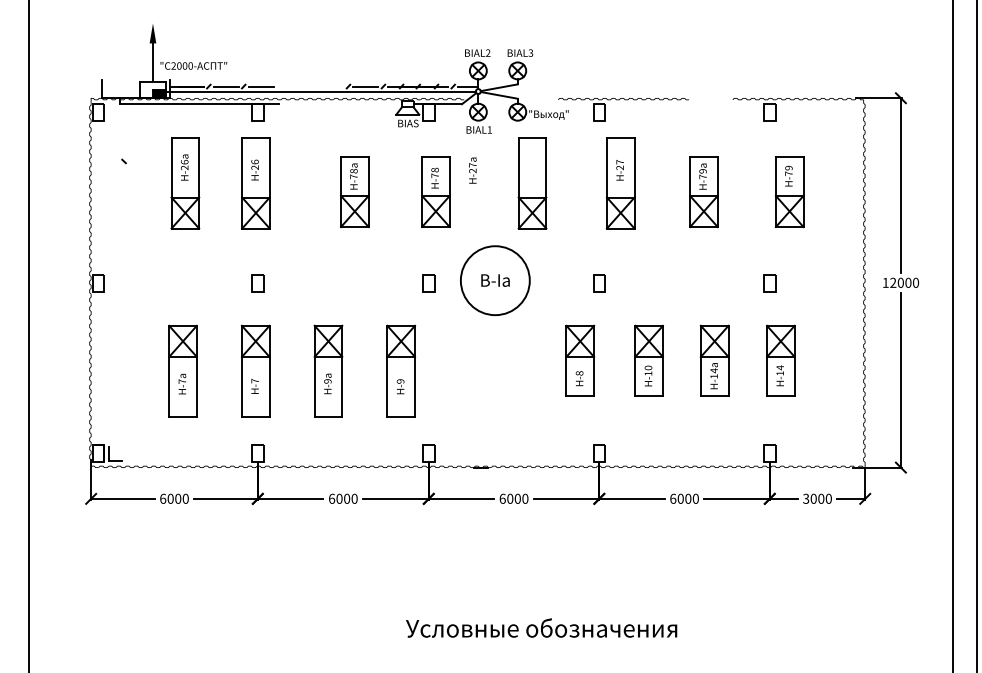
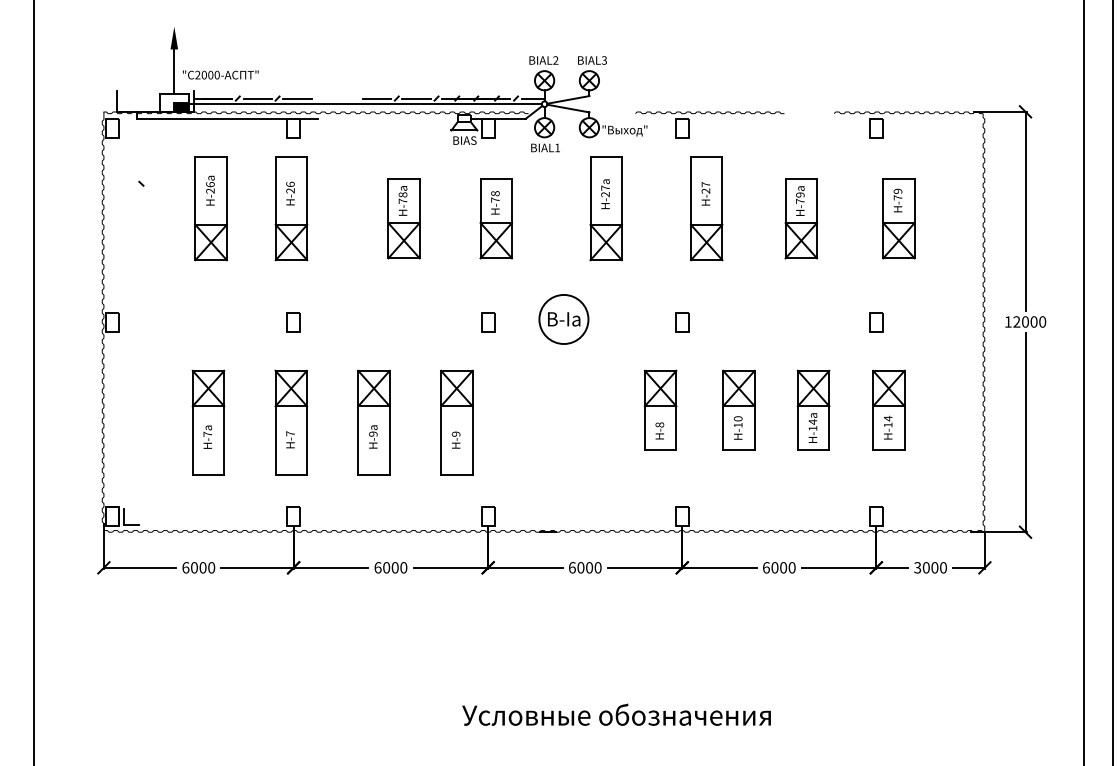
line: (330, 86) -> (376, 98), added
text: (472, 170) -> (605, 194), moved
circle: (494, 280) -> (562, 319), size x0.62

